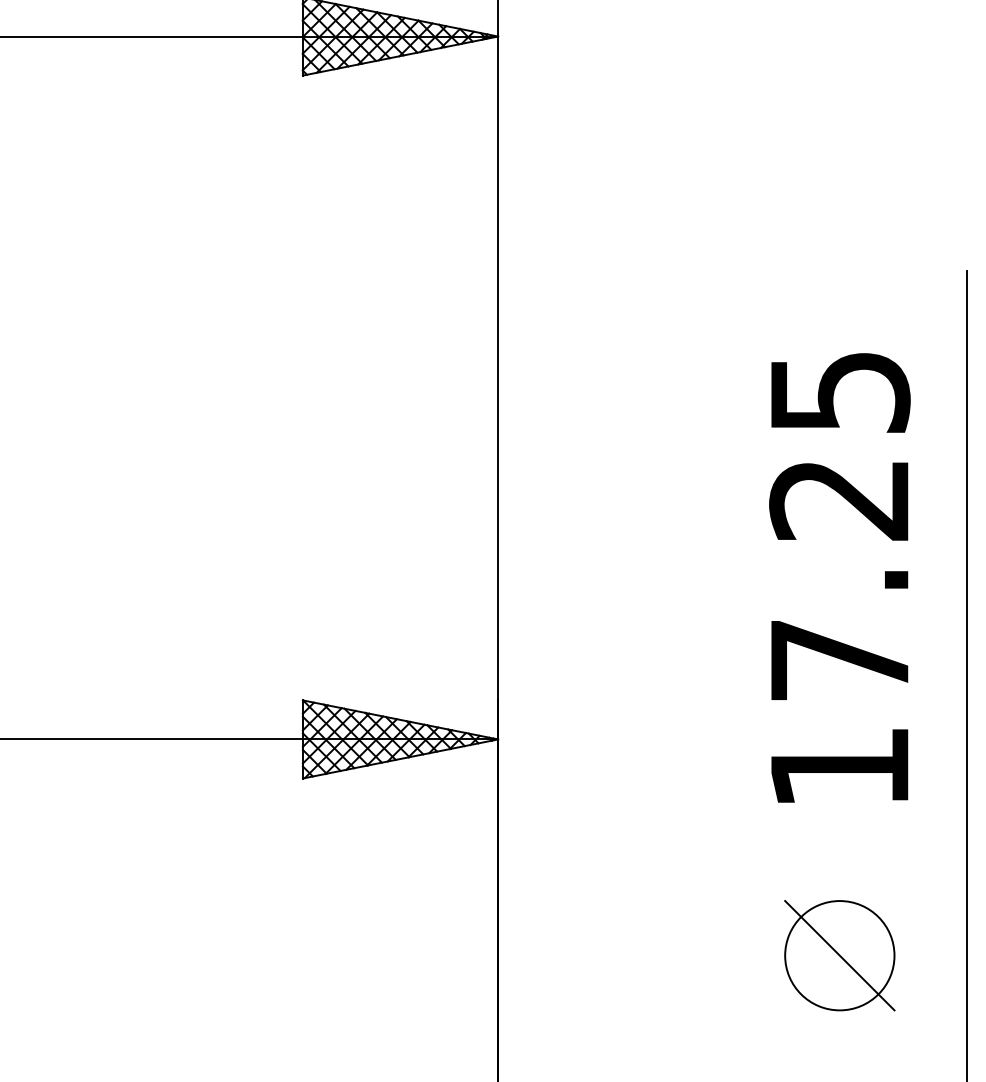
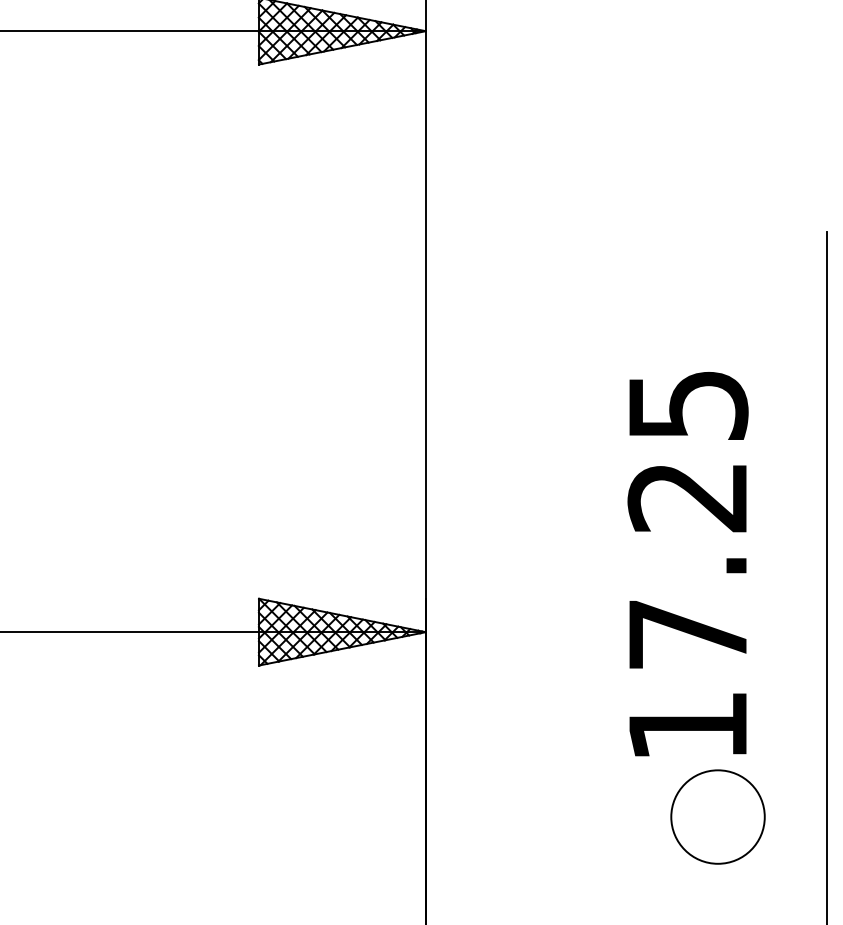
text: (839, 578) -> (687, 564), moved
line: (839, 955) -> (717, 816), removed

